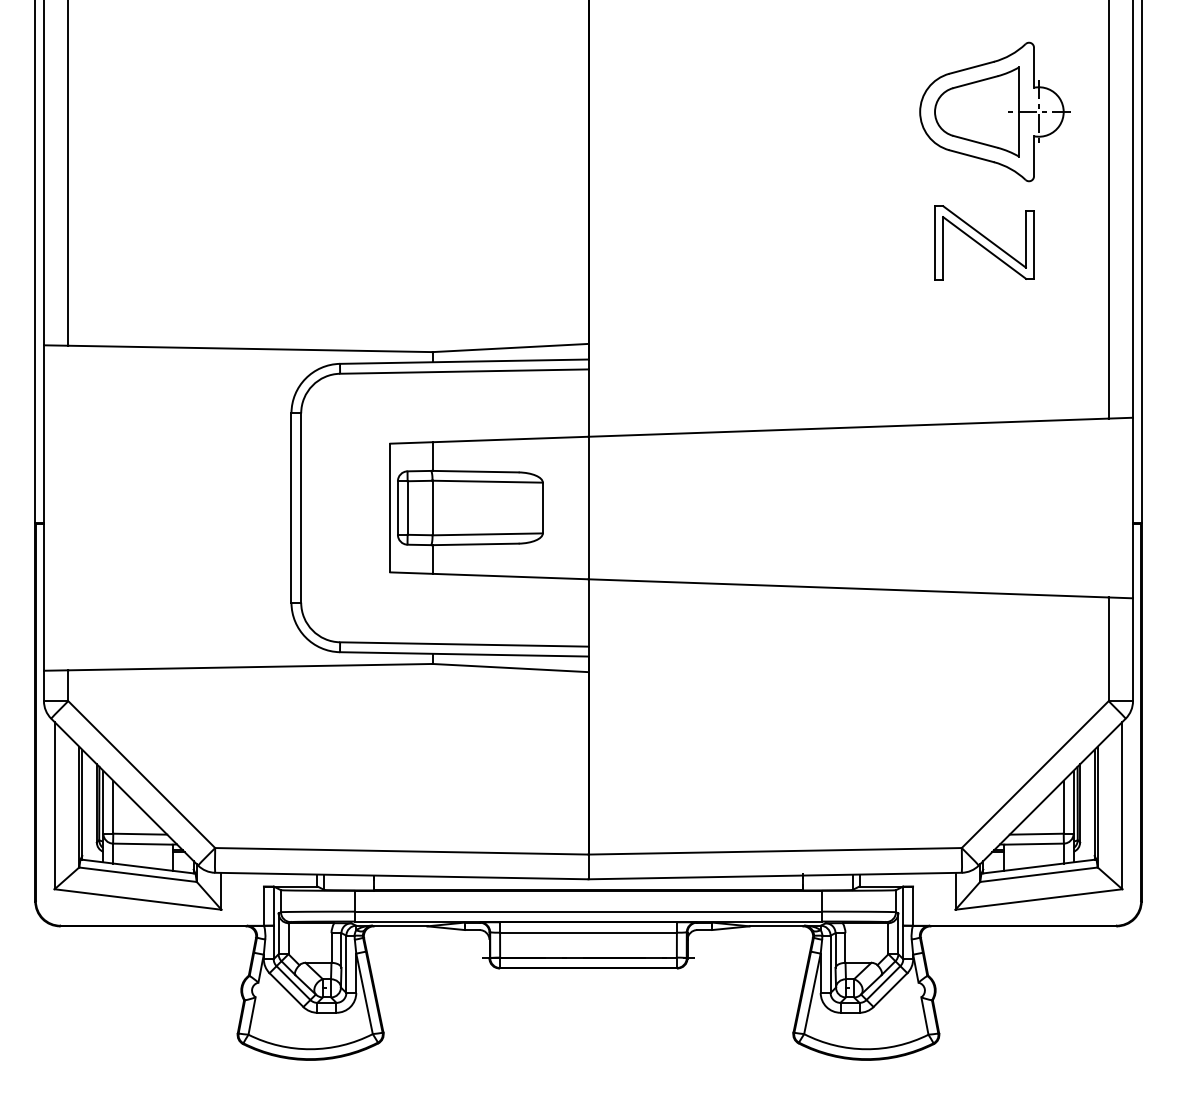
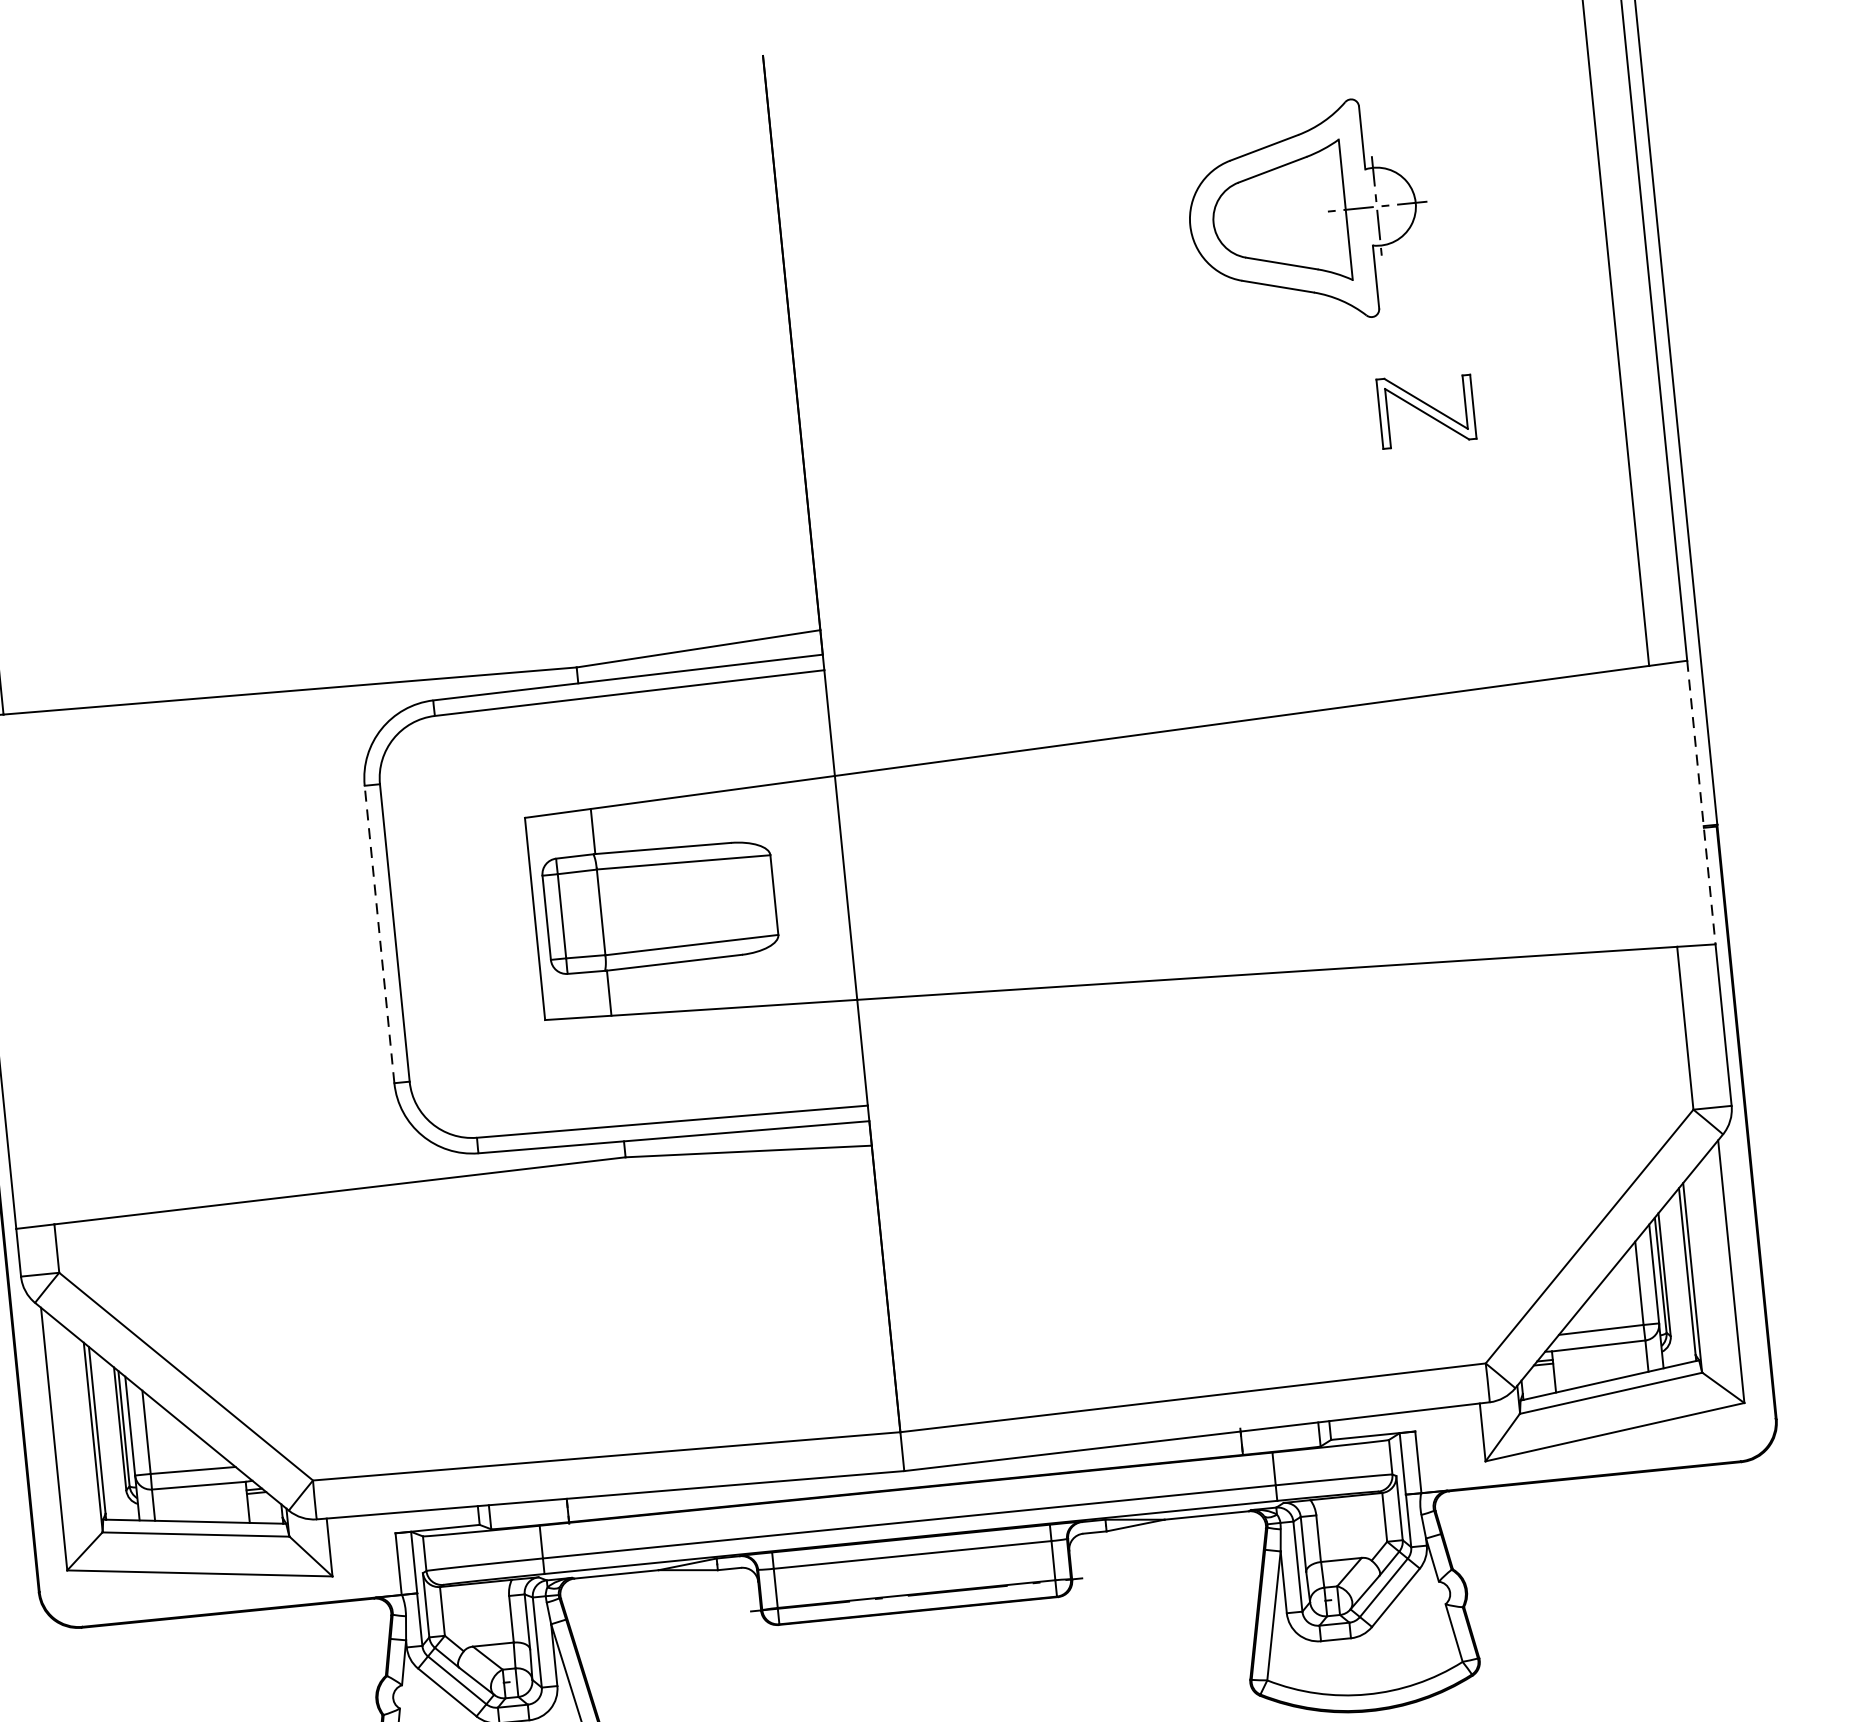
part: (994, 111) -> (1306, 212), moved
part: (984, 242) -> (1426, 408), size x0.6
line: (291, 508) -> (379, 935), solid -> dashed
line: (1133, 508) -> (1702, 803), solid -> dashed

